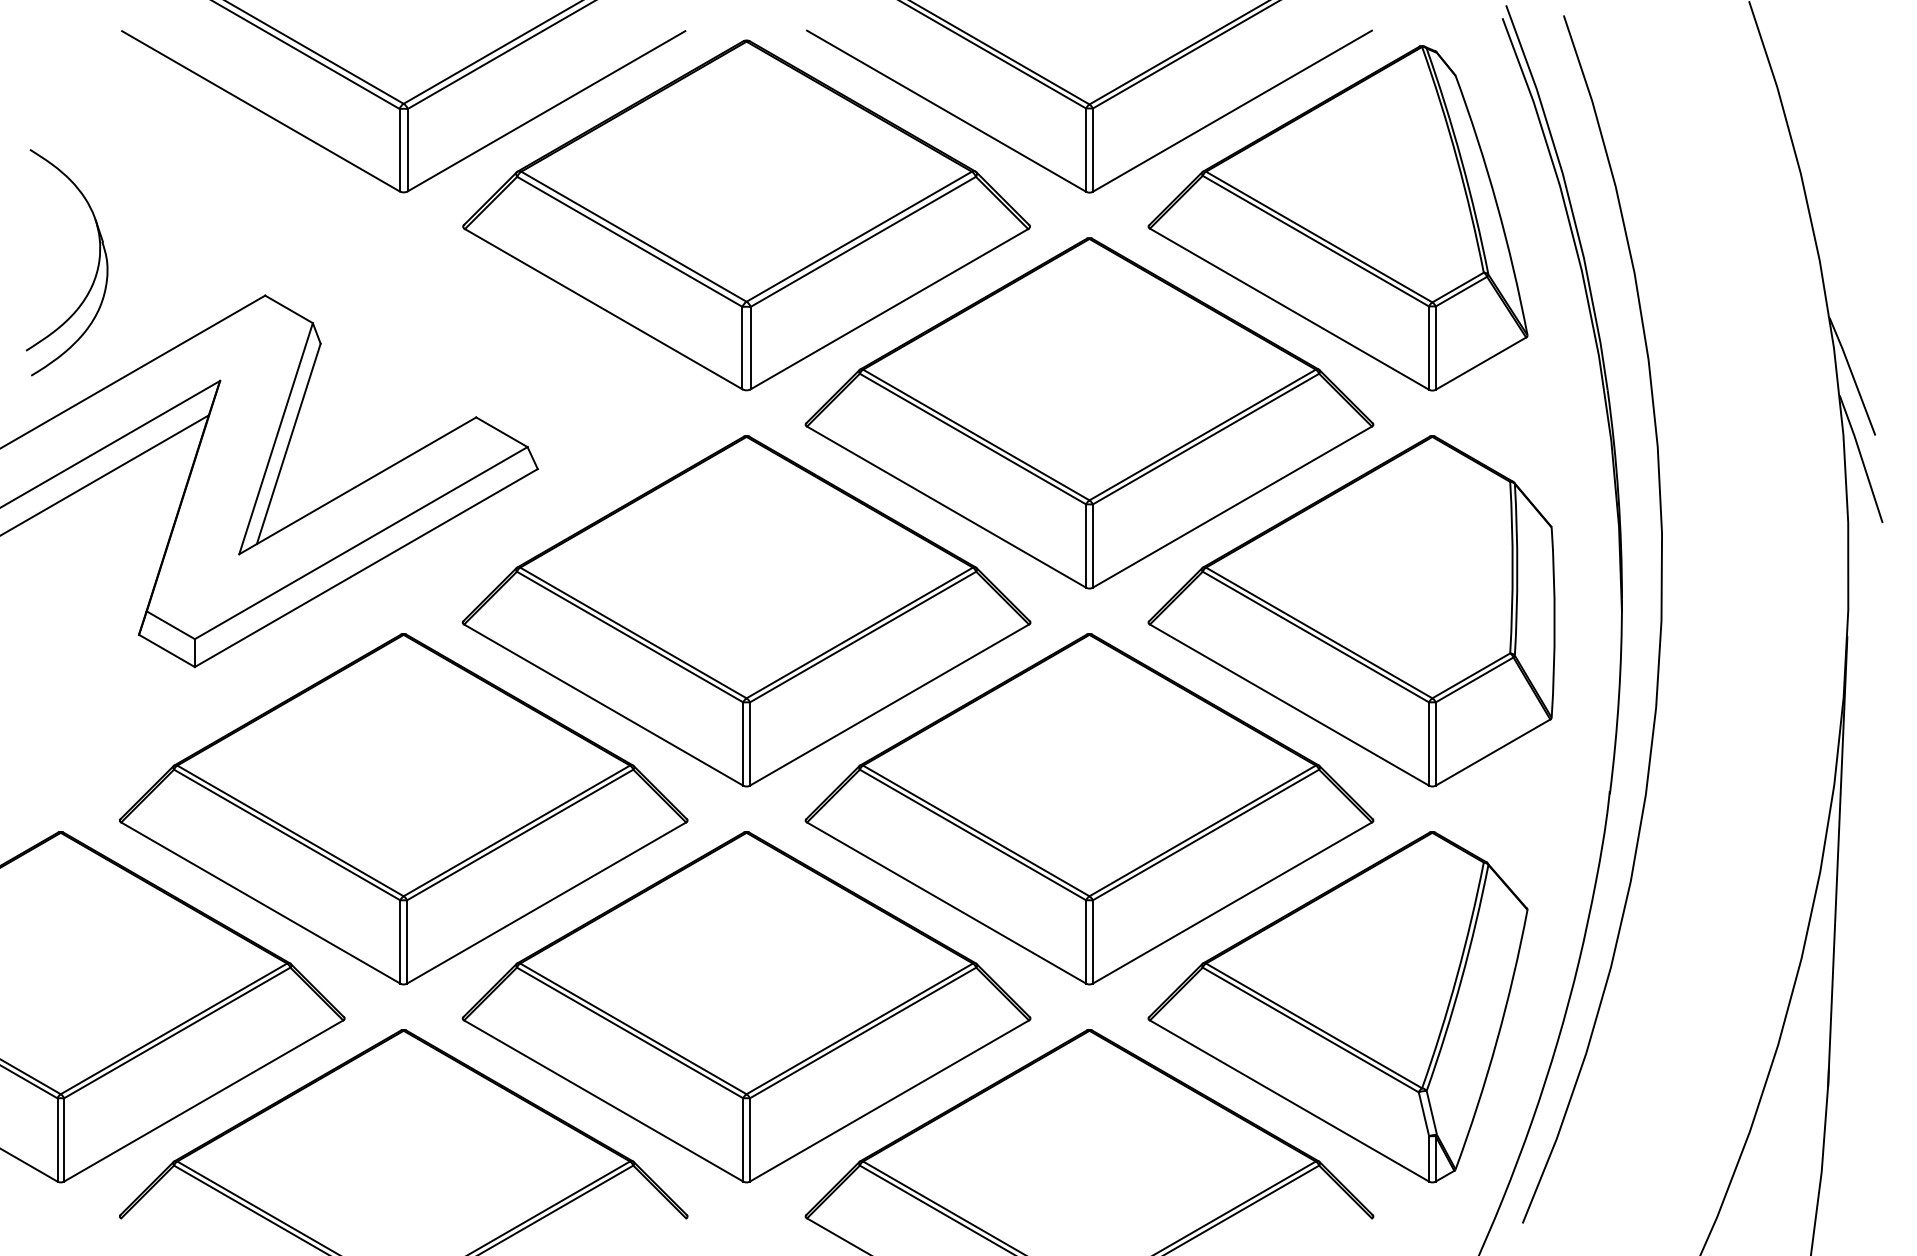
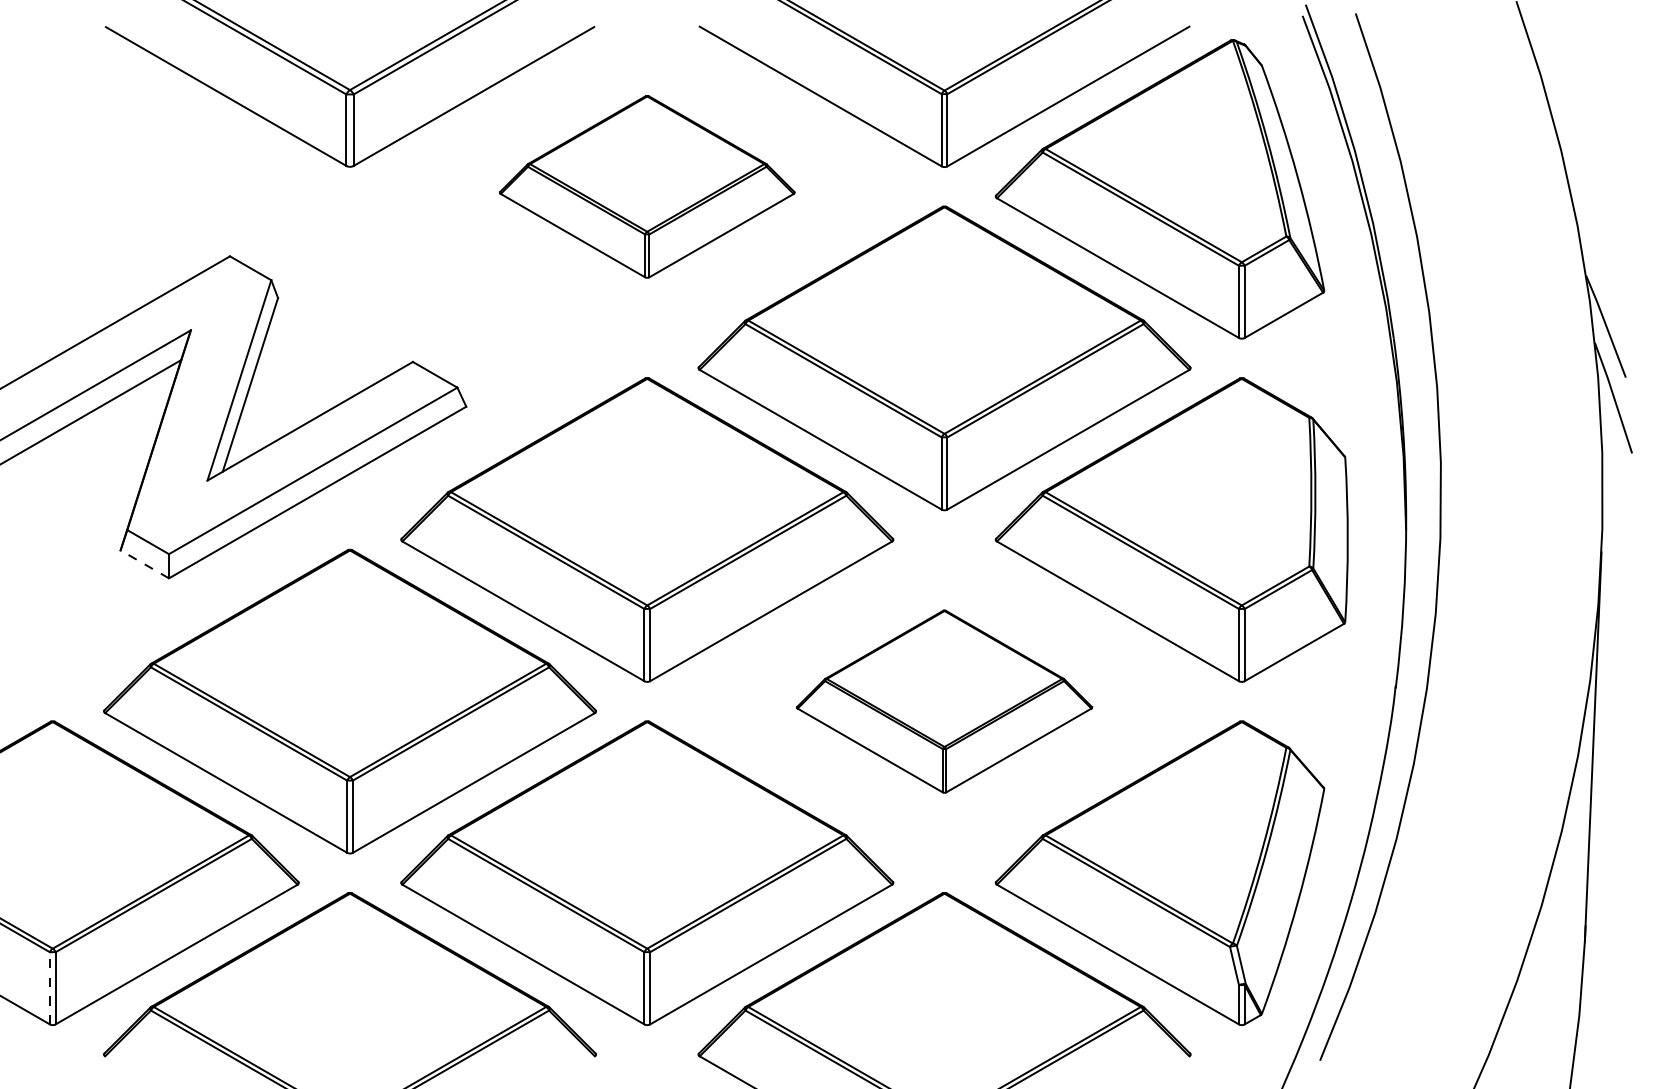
part: (746, 215) -> (647, 186), size x0.6
part: (96, 269) -> (83, 233), removed
line: (166, 650) -> (144, 564), solid -> dashed
part: (1089, 809) -> (944, 701), size x0.6
line: (57, 1139) -> (49, 987), solid -> dashed

